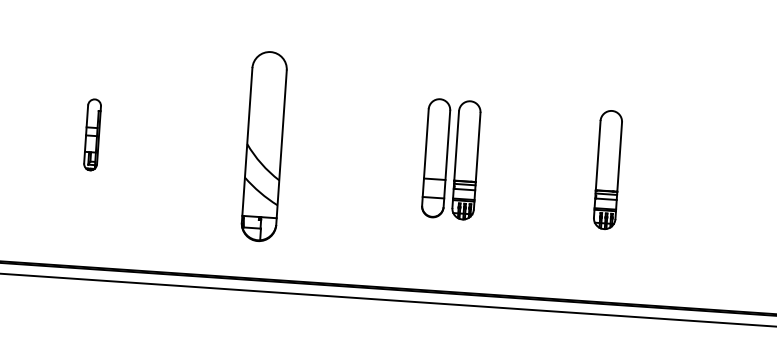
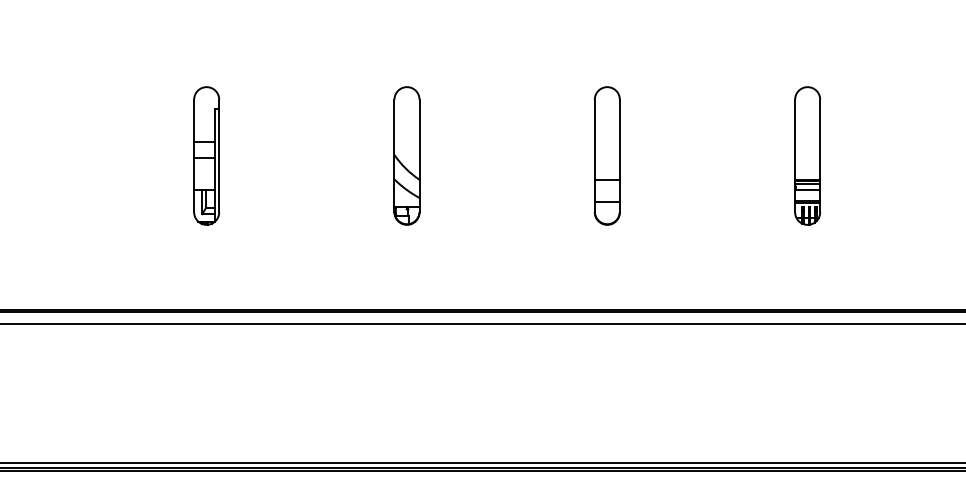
part: (92, 134) -> (206, 155), size x1.67
part: (263, 146) -> (406, 155), size x0.62
part: (466, 159) -> (642, 155), removed

